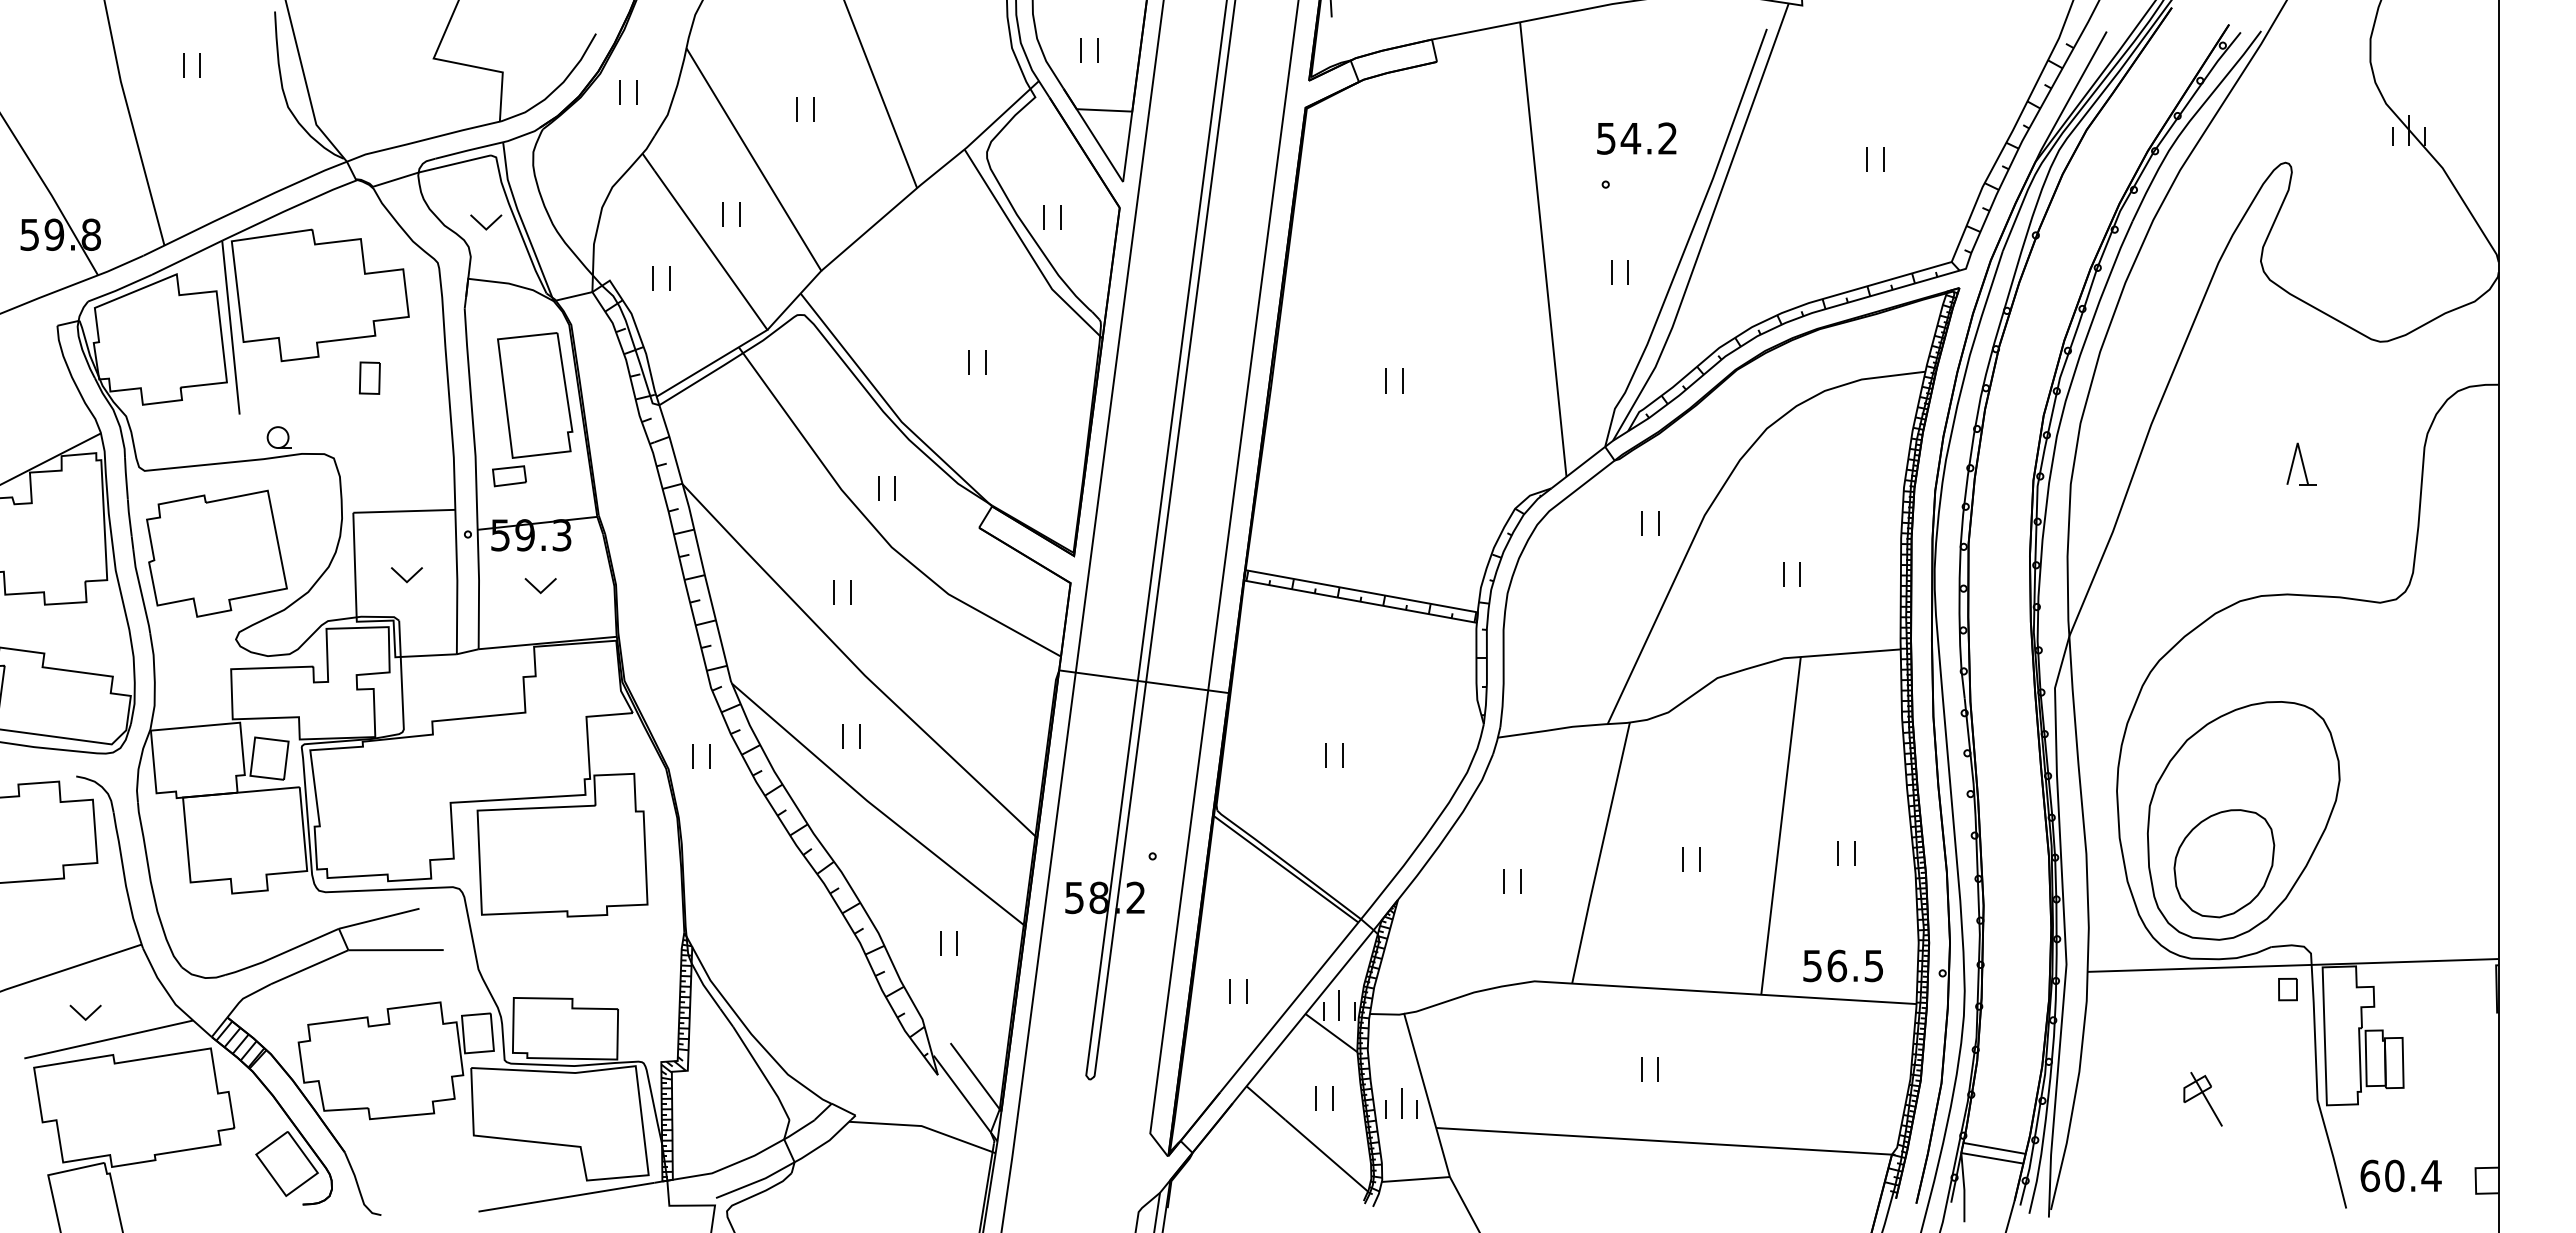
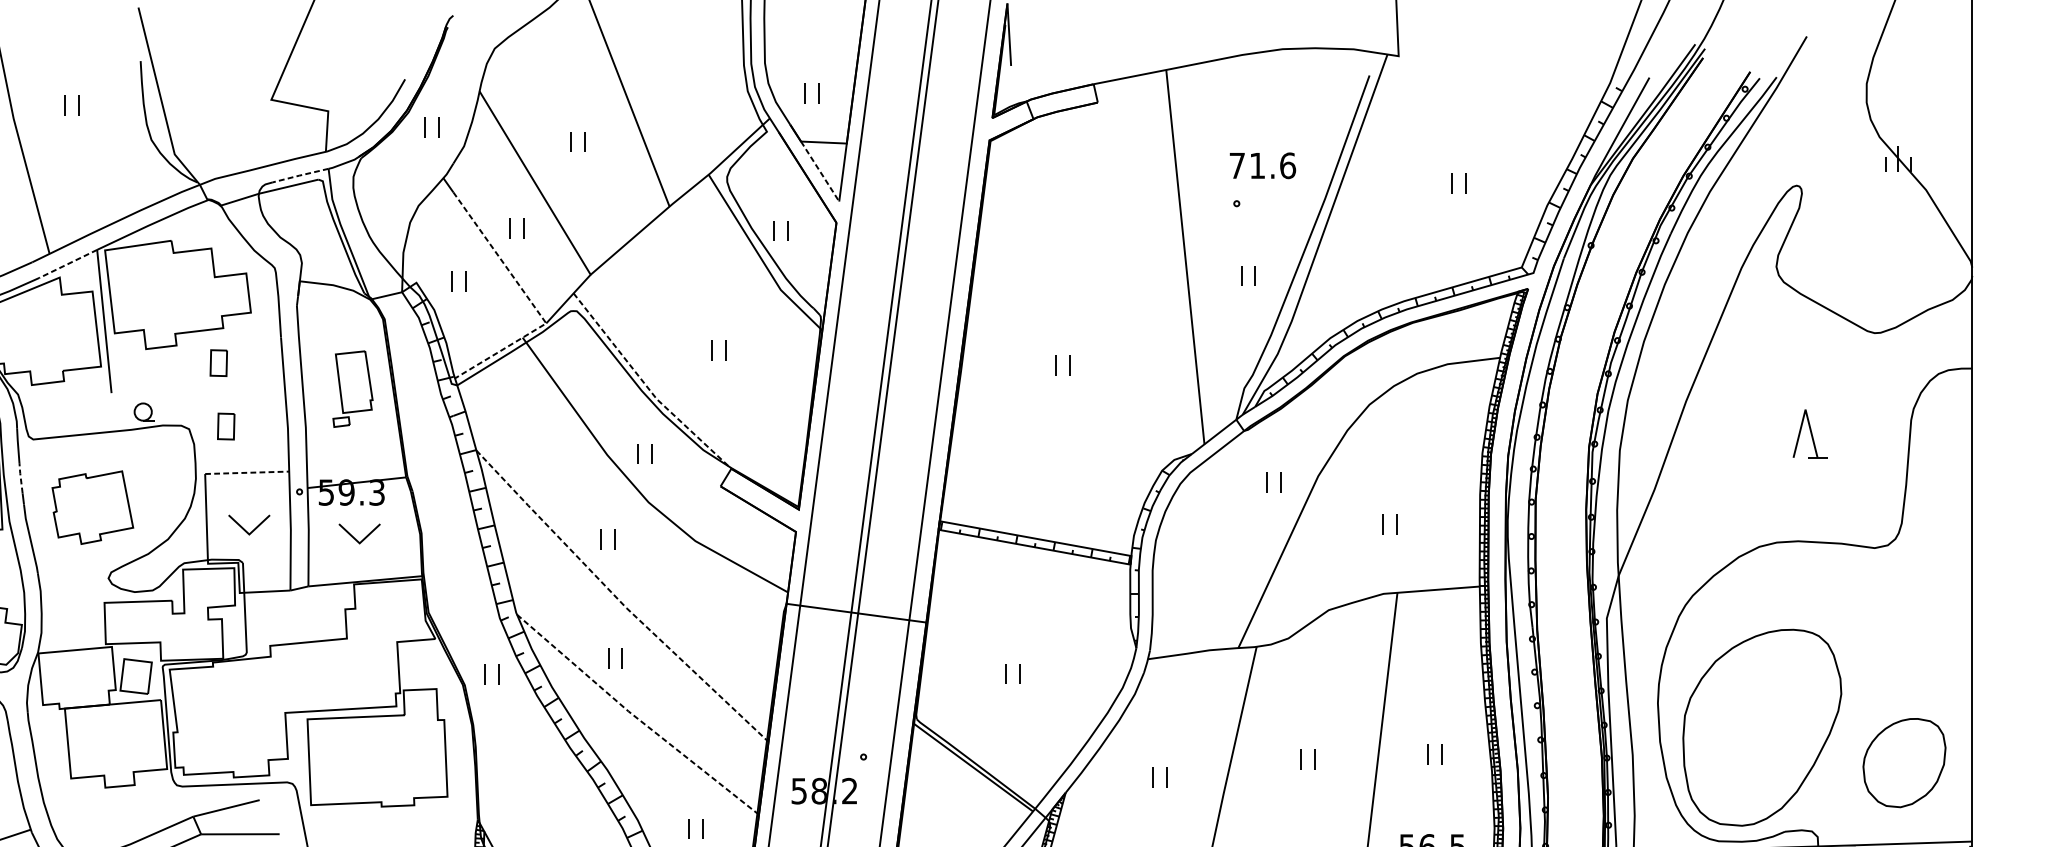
text: (1637, 138) -> (1262, 165), 54.2 -> 71.6
line: (1100, 146) -> (820, 172), solid -> dashed
line: (468, 150) -> (300, 175), solid -> dashed
part: (486, 222) -> (314, 234), removed
line: (186, 257) -> (67, 263), solid -> dashed
line: (749, 303) -> (531, 301), solid -> dashed
line: (890, 407) -> (647, 387), solid -> dashed
part: (532, 409) -> (352, 388), size x0.6
part: (378, 454) -> (225, 426), added
part: (2301, 463) -> (1809, 433), size x1.4
line: (404, 511) -> (247, 472), solid -> dashed
line: (129, 516) -> (20, 477), solid -> dashed
part: (216, 553) -> (92, 507), size x0.7
part: (406, 575) -> (248, 525), size x1.6
part: (540, 586) -> (359, 534), size x1.6
line: (855, 665) -> (618, 599), solid -> dashed
line: (876, 808) -> (636, 717), solid -> dashed
part: (2224, 863) -> (1904, 762), moved

